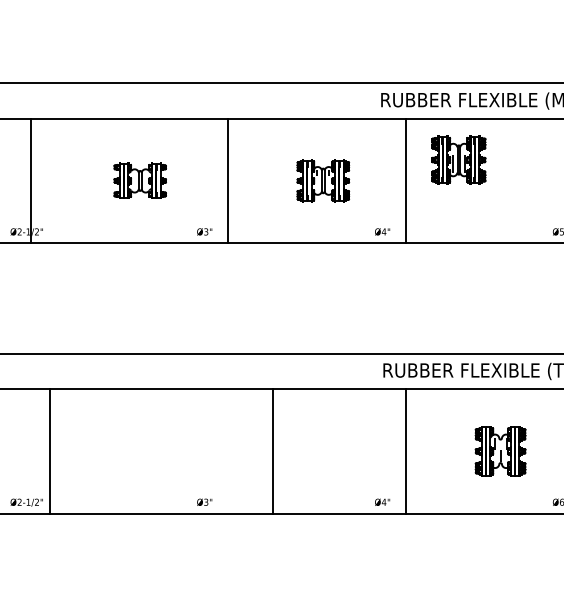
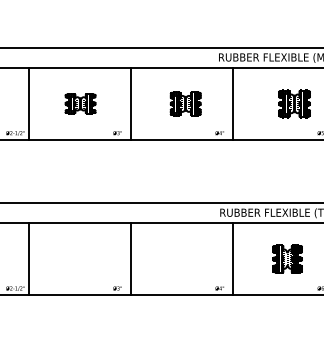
part: (458, 159) -> (294, 103), moved
line: (30, 180) -> (28, 103), moved
line: (272, 450) -> (130, 258), moved

